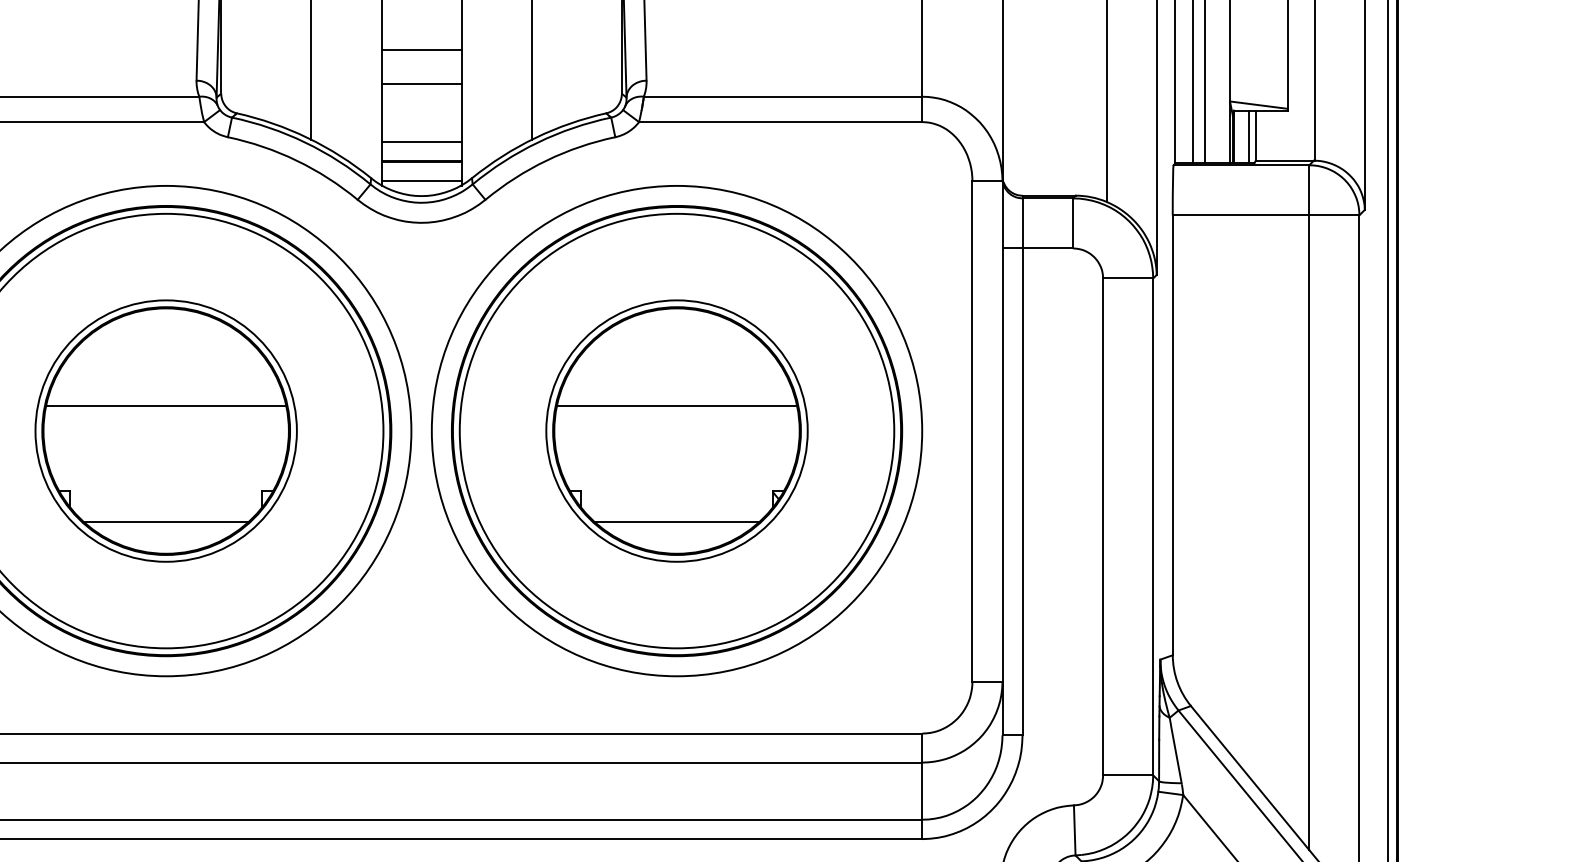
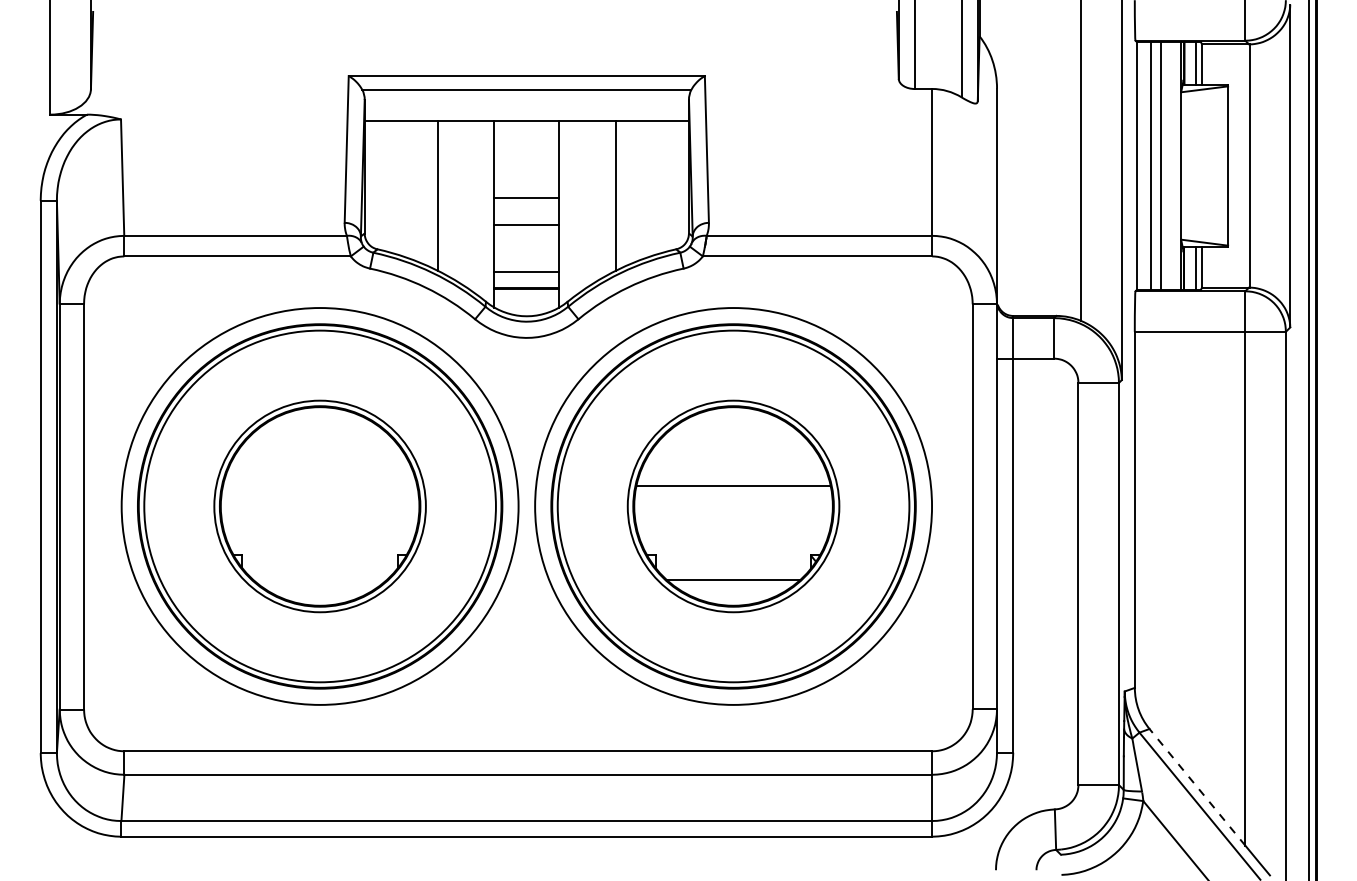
line: (421, 180) -> (526, 303), removed
line: (165, 406) -> (319, 486), removed
line: (166, 521) -> (320, 579), removed
line: (1250, 777) -> (1197, 786), solid -> dashed

